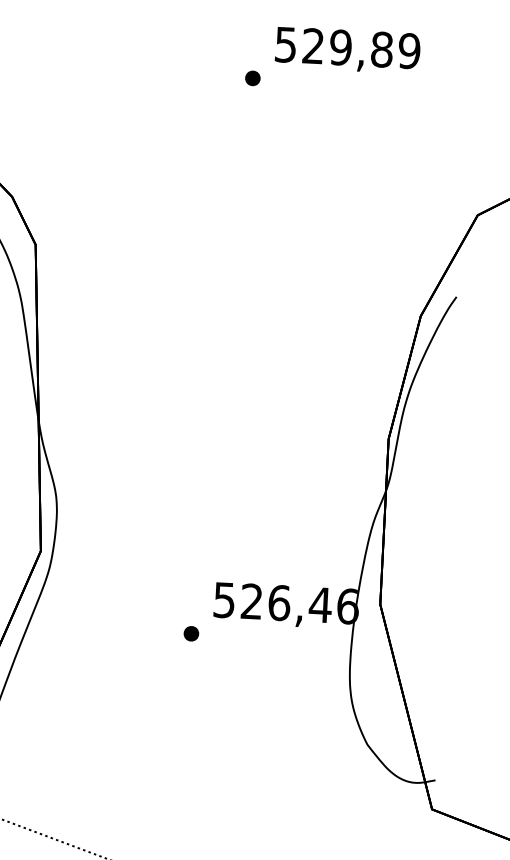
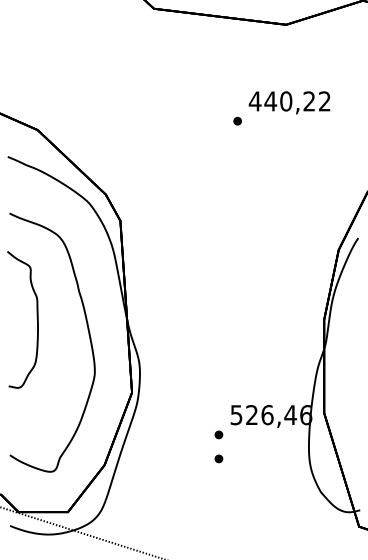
text: (346, 48) -> (289, 101), 529,89 -> 440,22
part: (188, 675) -> (218, 458), added

